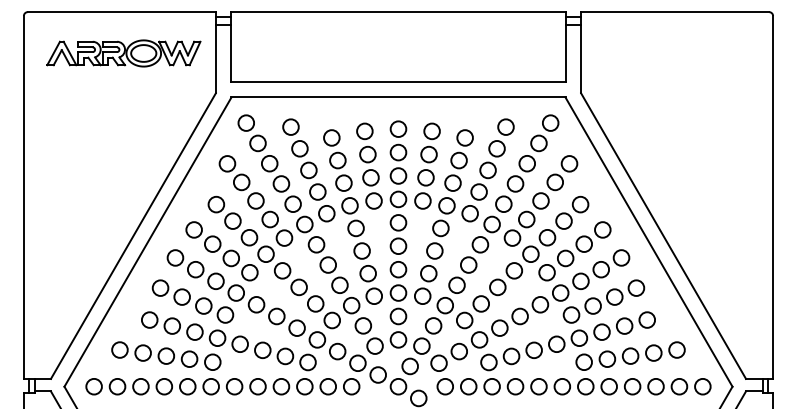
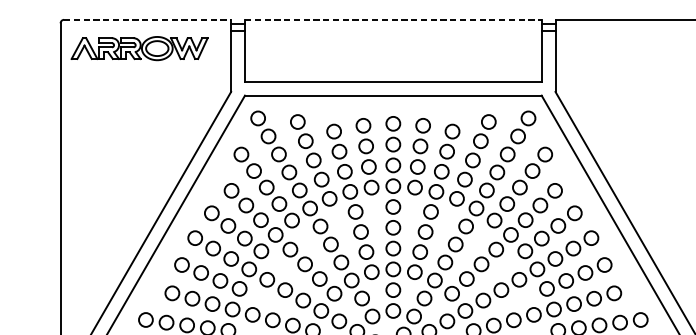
line: (122, 12) -> (148, 20), solid -> dashed
line: (398, 12) -> (393, 20), solid -> dashed
part: (123, 53) -> (139, 48), moved

